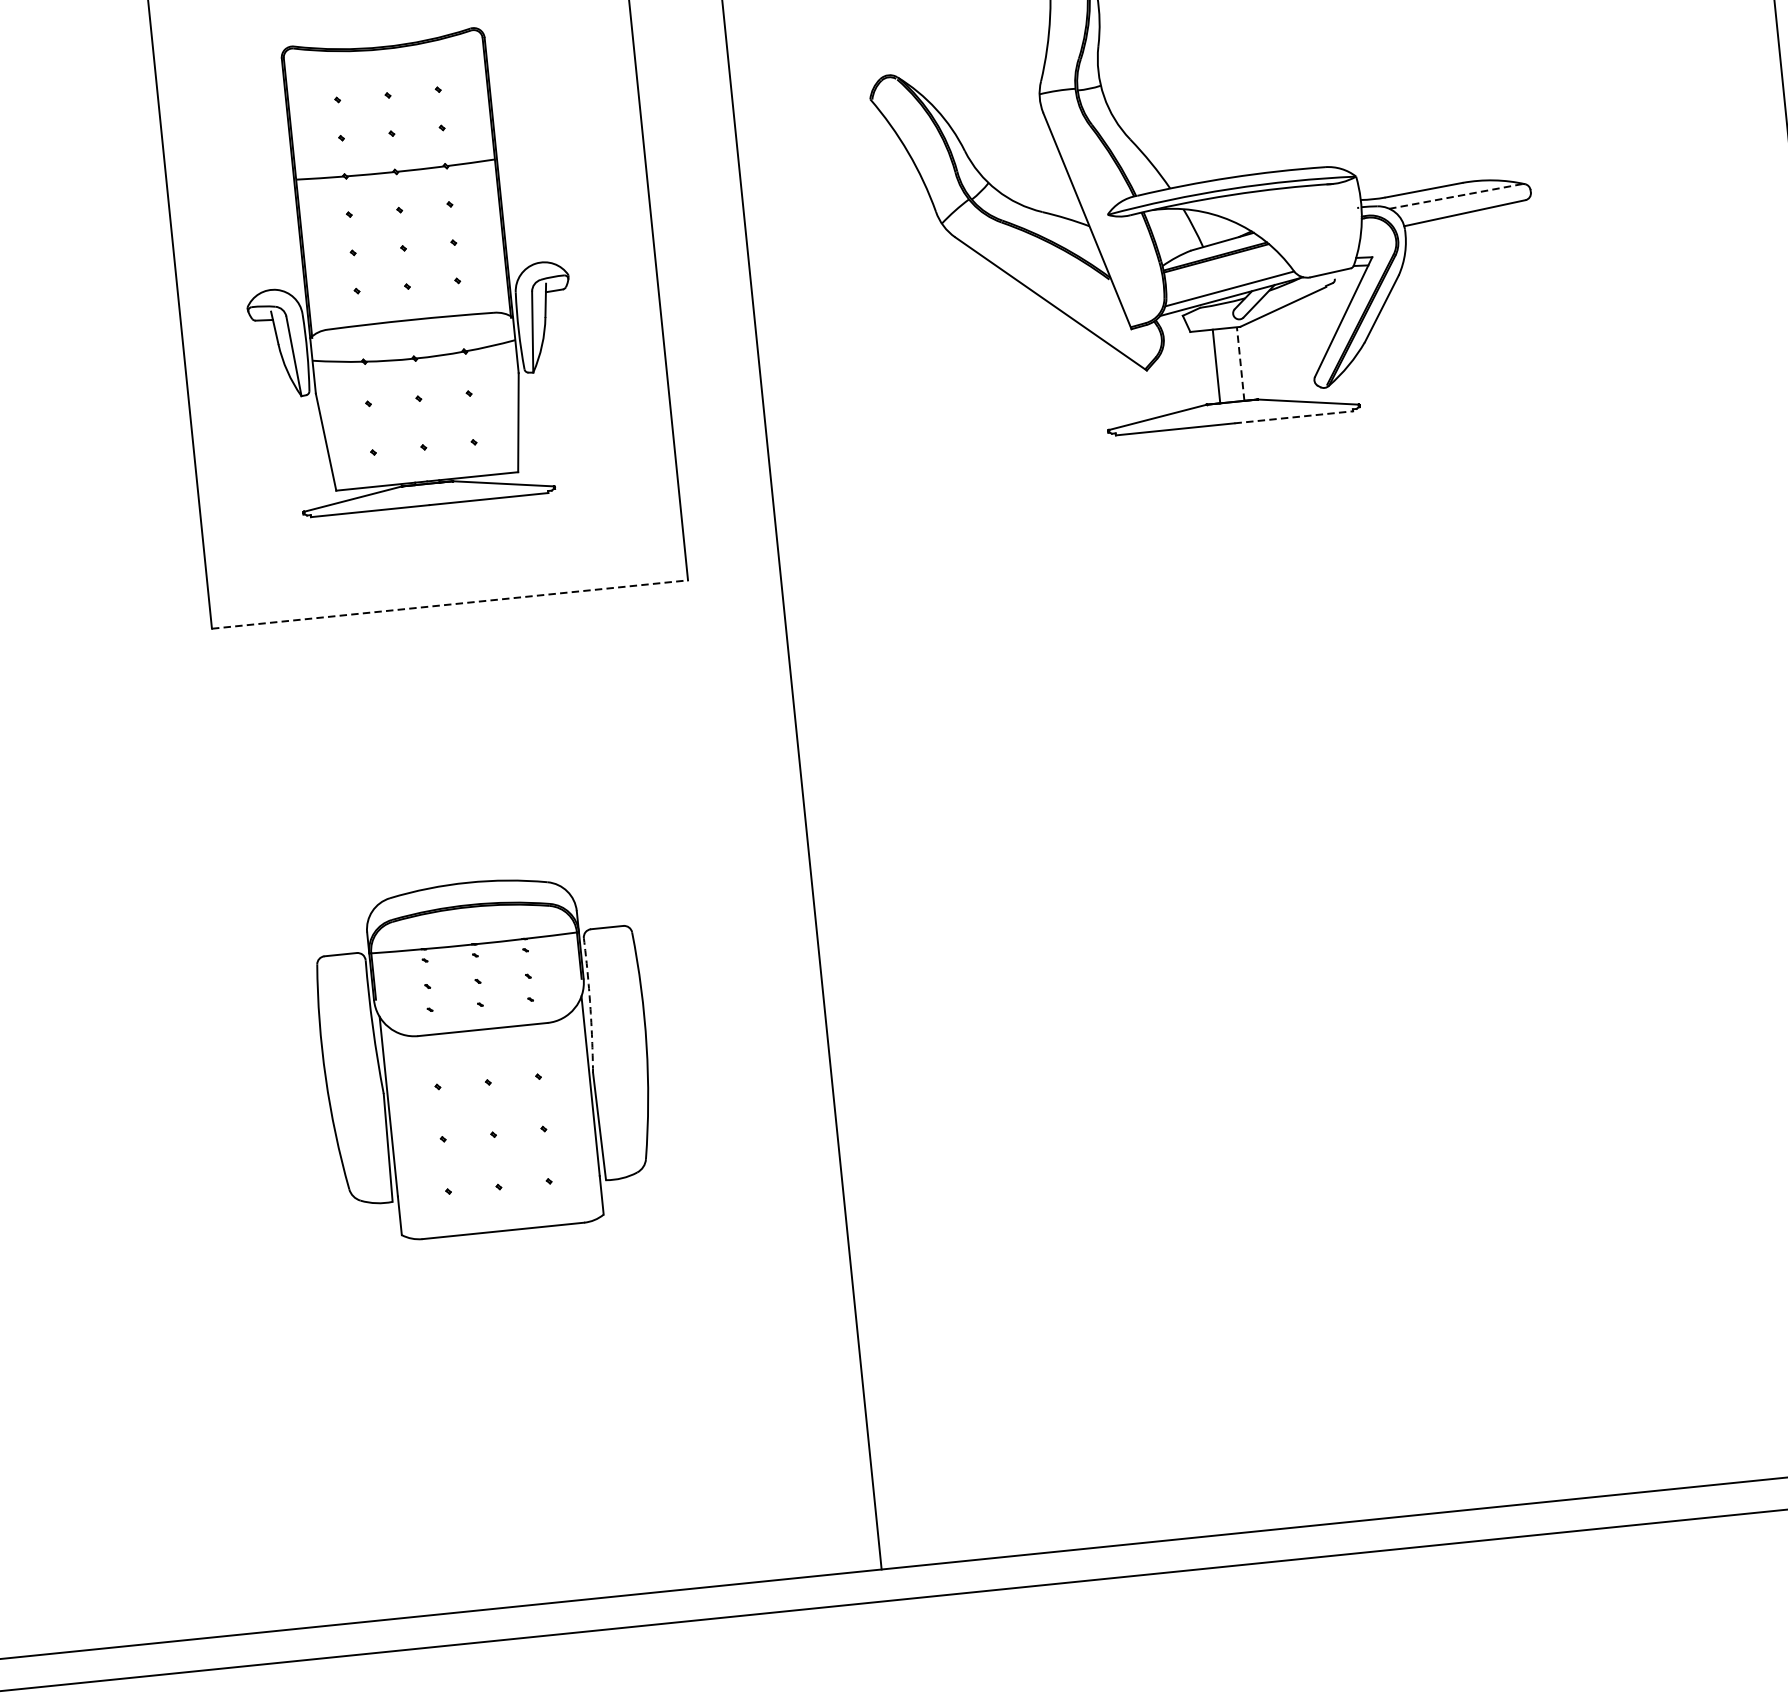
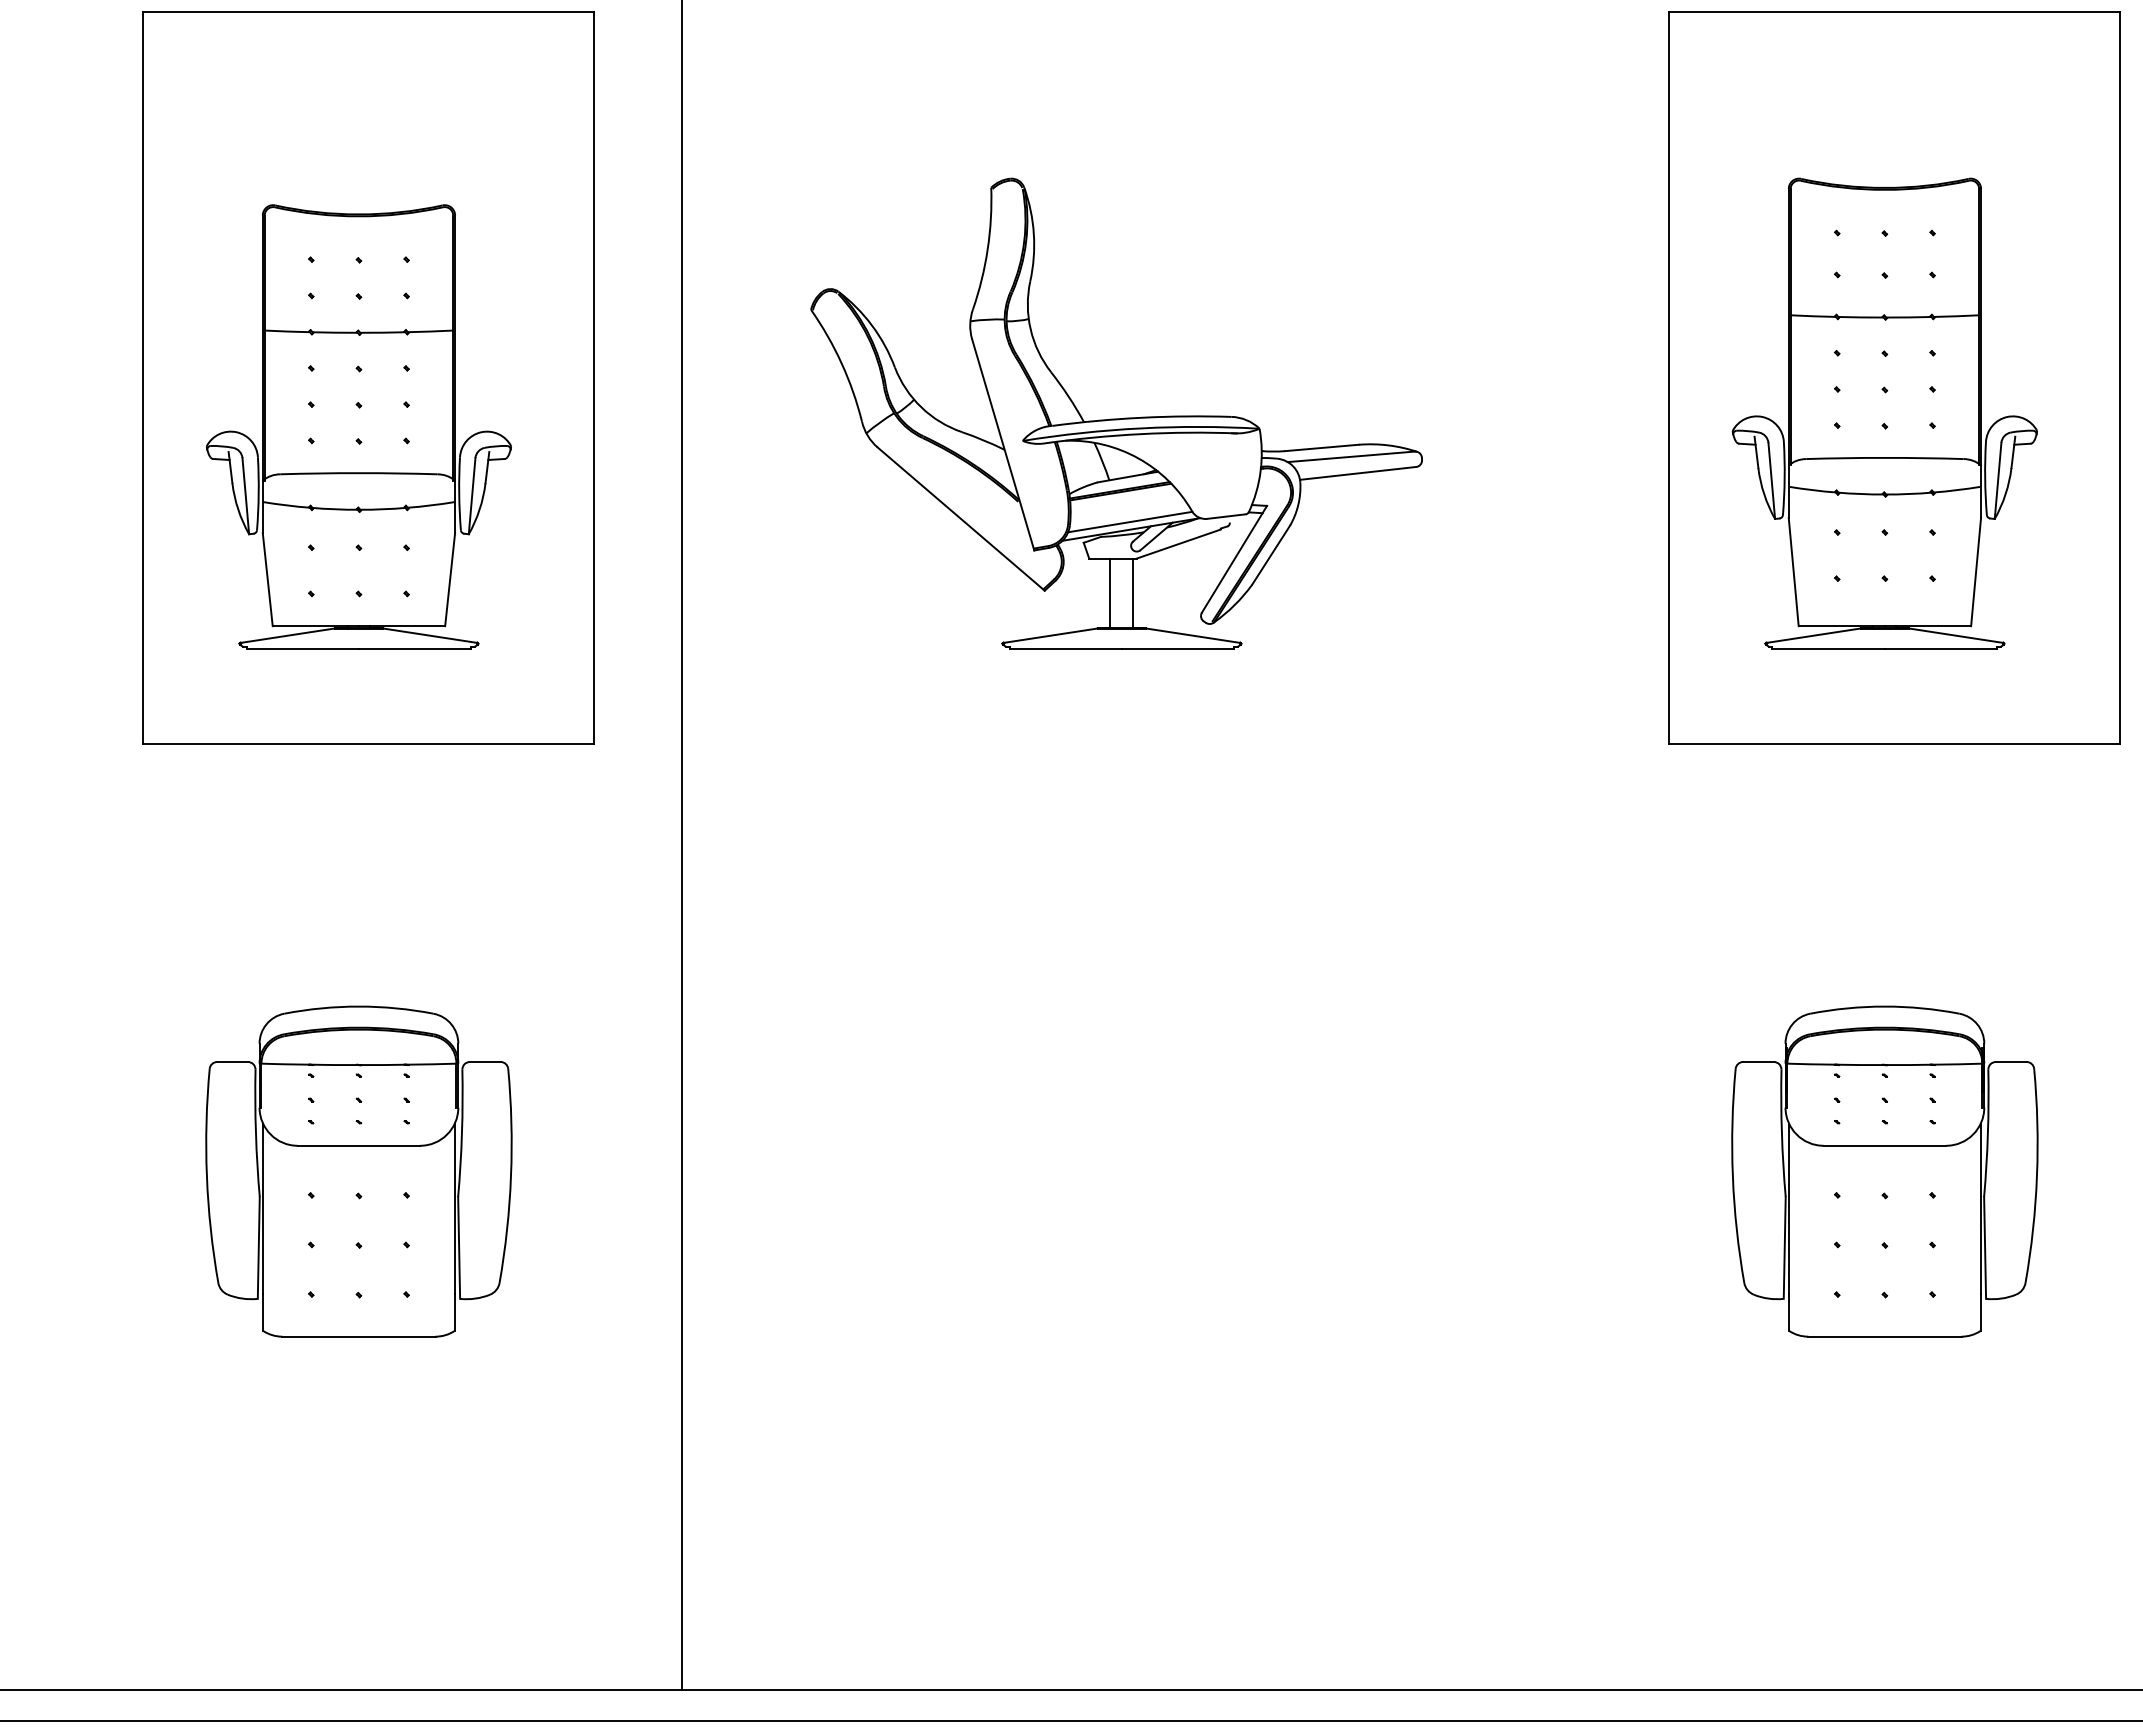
line: (1456, 196) -> (1351, 456), dashed -> solid
line: (1240, 363) -> (1133, 593), dashed -> solid
line: (1294, 417) -> (1178, 648), dashed -> solid
line: (449, 604) -> (368, 743), dashed -> solid
arc: (589, 1005) -> (461, 1133), dashed -> solid

